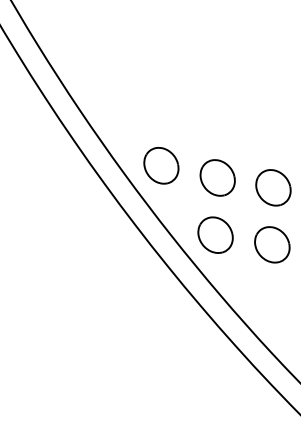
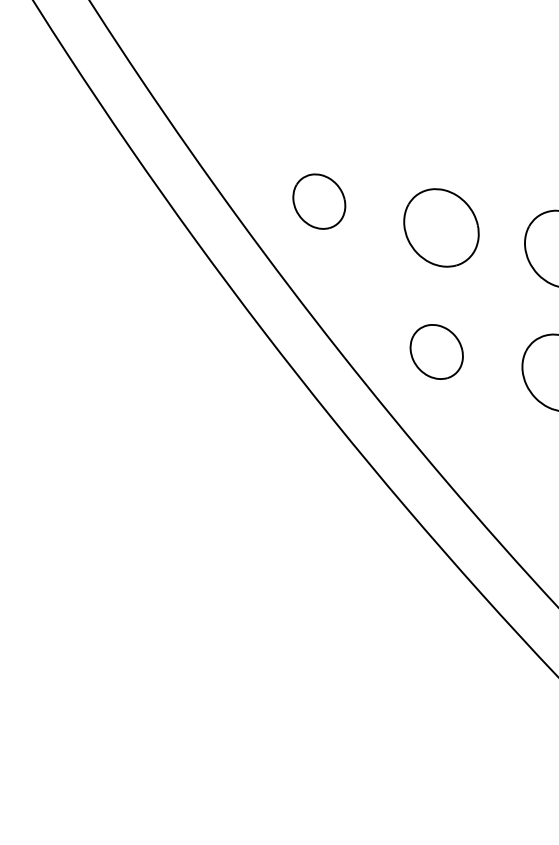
part: (161, 165) -> (319, 200), size x0.7
part: (215, 234) -> (436, 350), size x0.7

